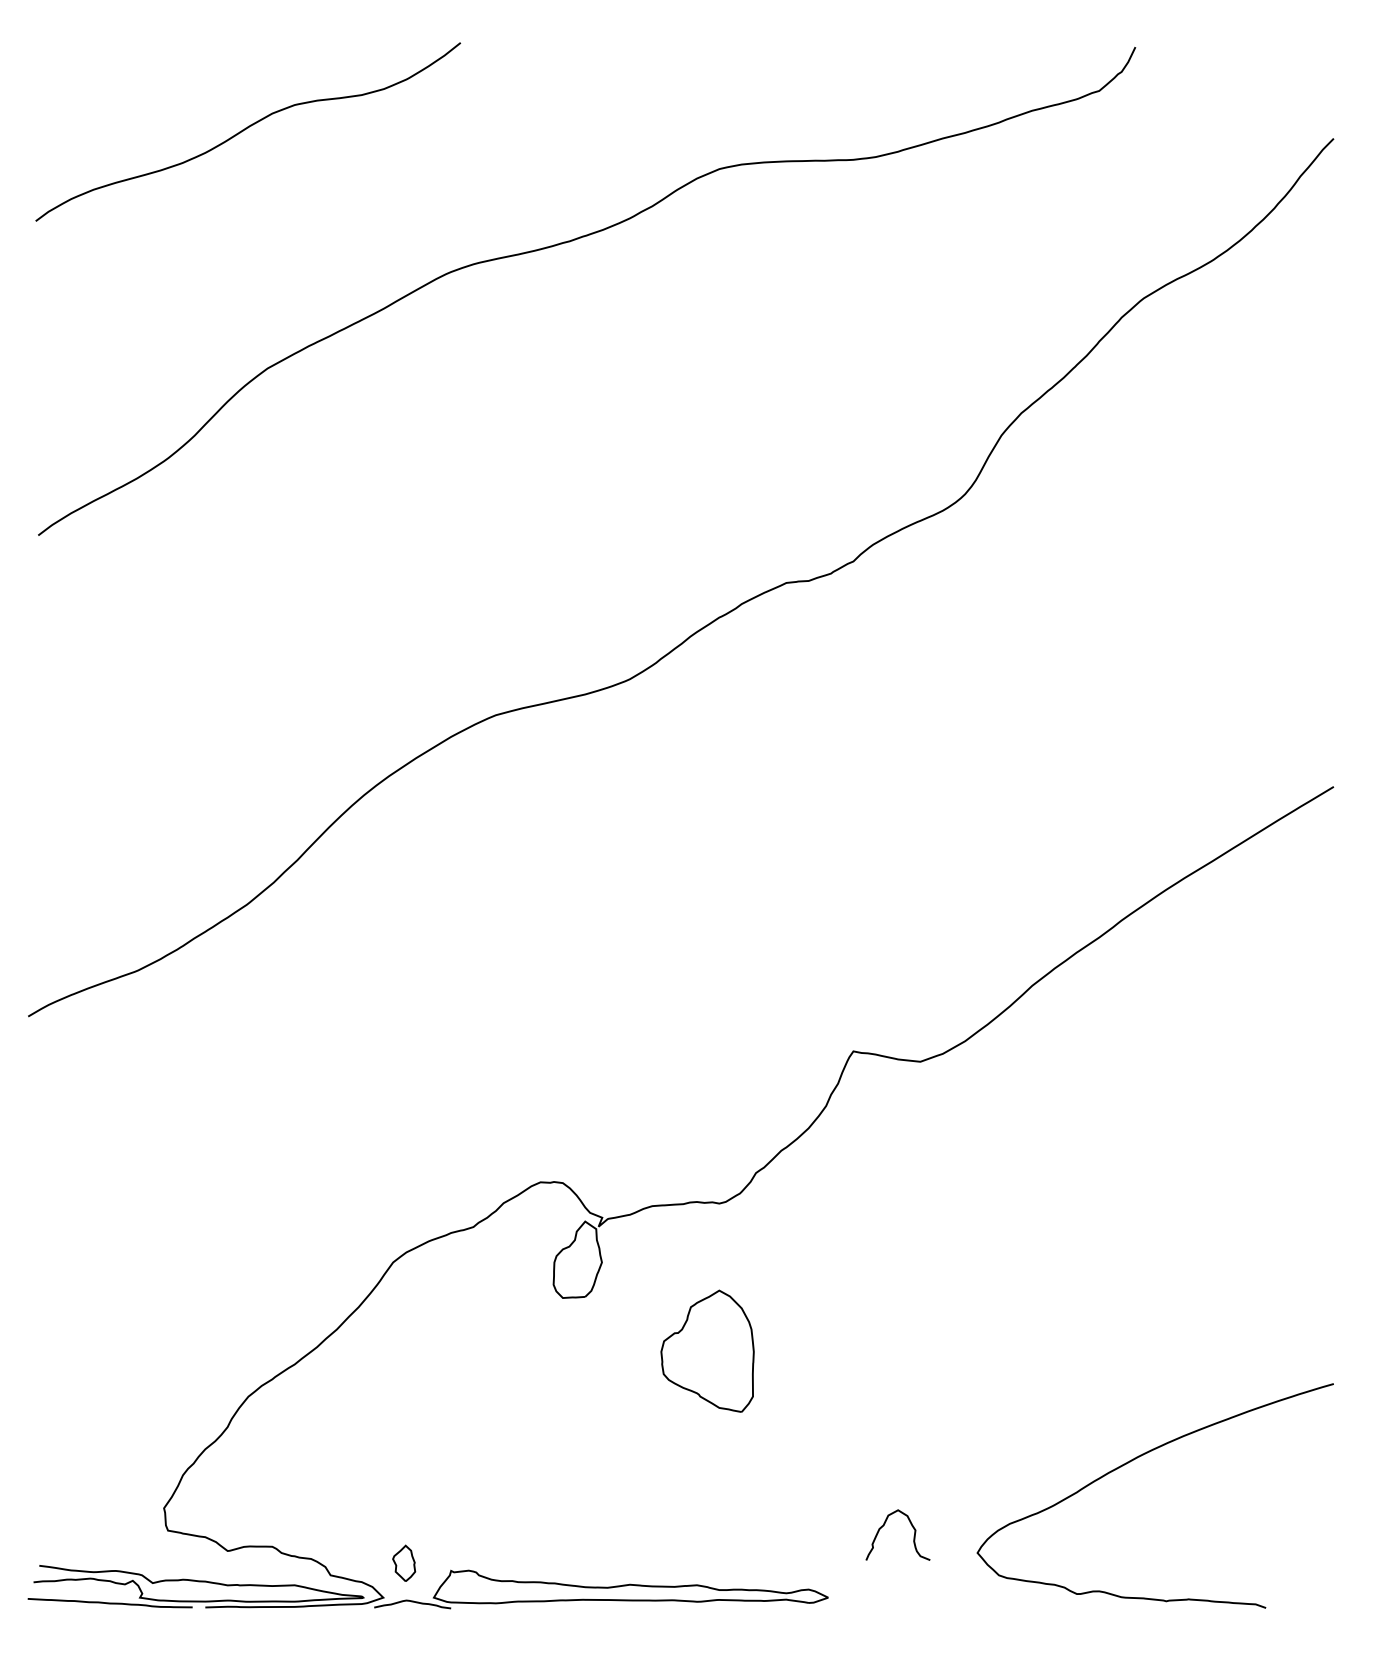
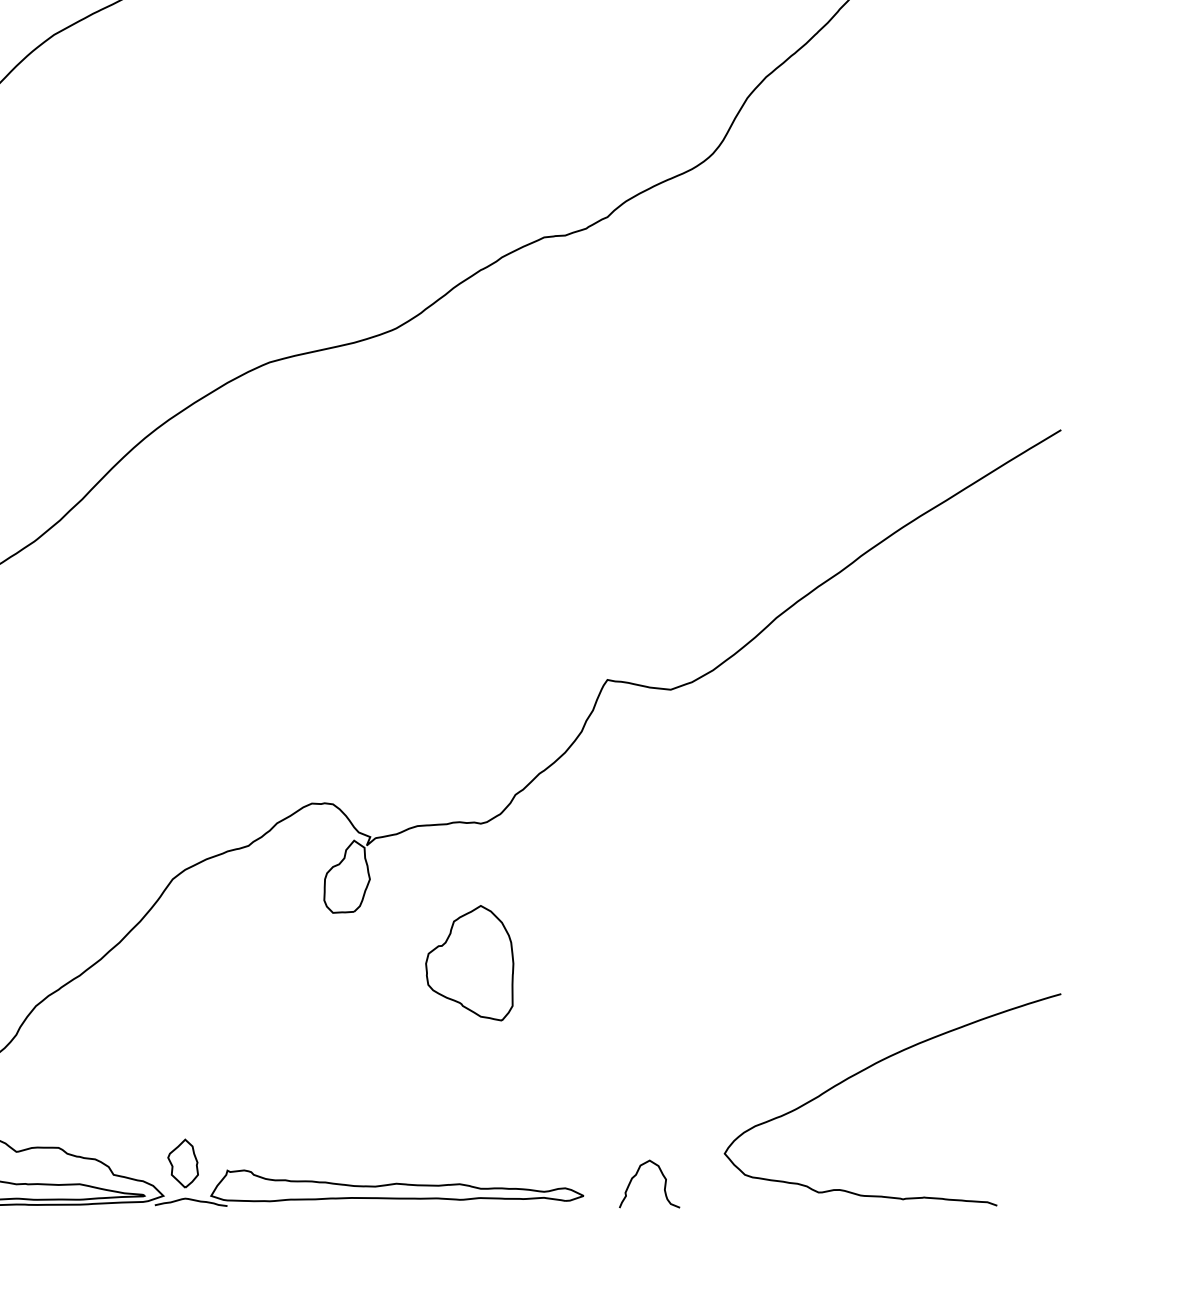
curve: (885, 1524) -> (637, 1174), moved
part: (403, 1563) -> (182, 1163), size x1.43

